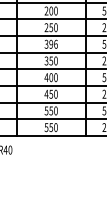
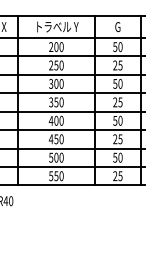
text: (53, 43) -> (58, 83), 396 -> 300
text: (51, 110) -> (56, 157), 550 -> 500

